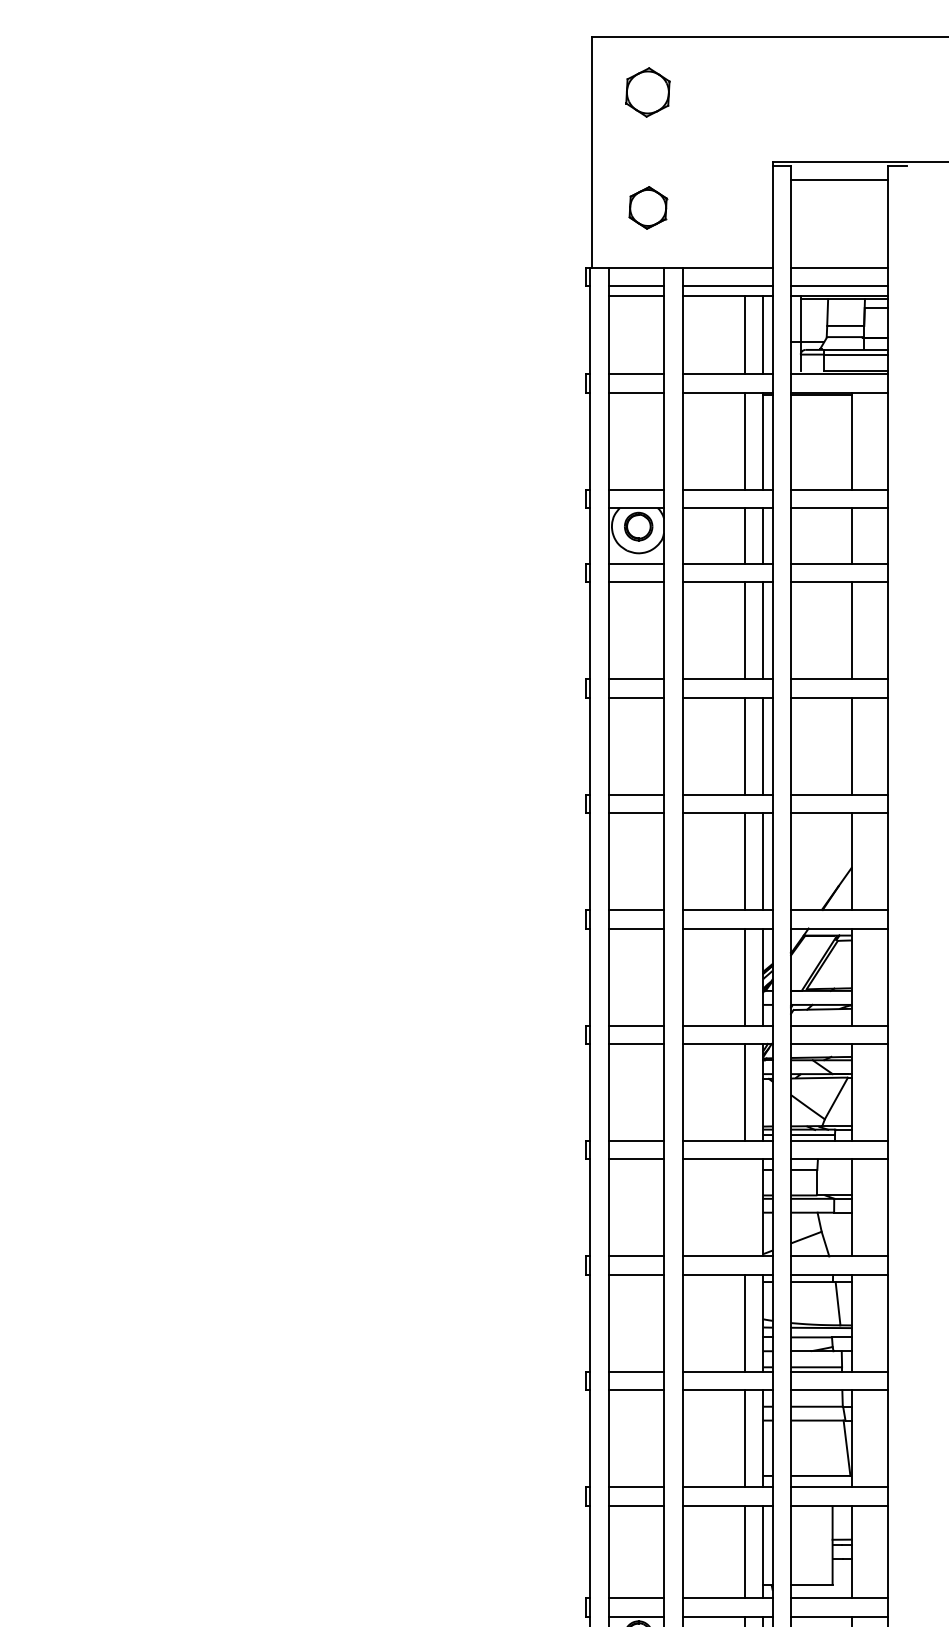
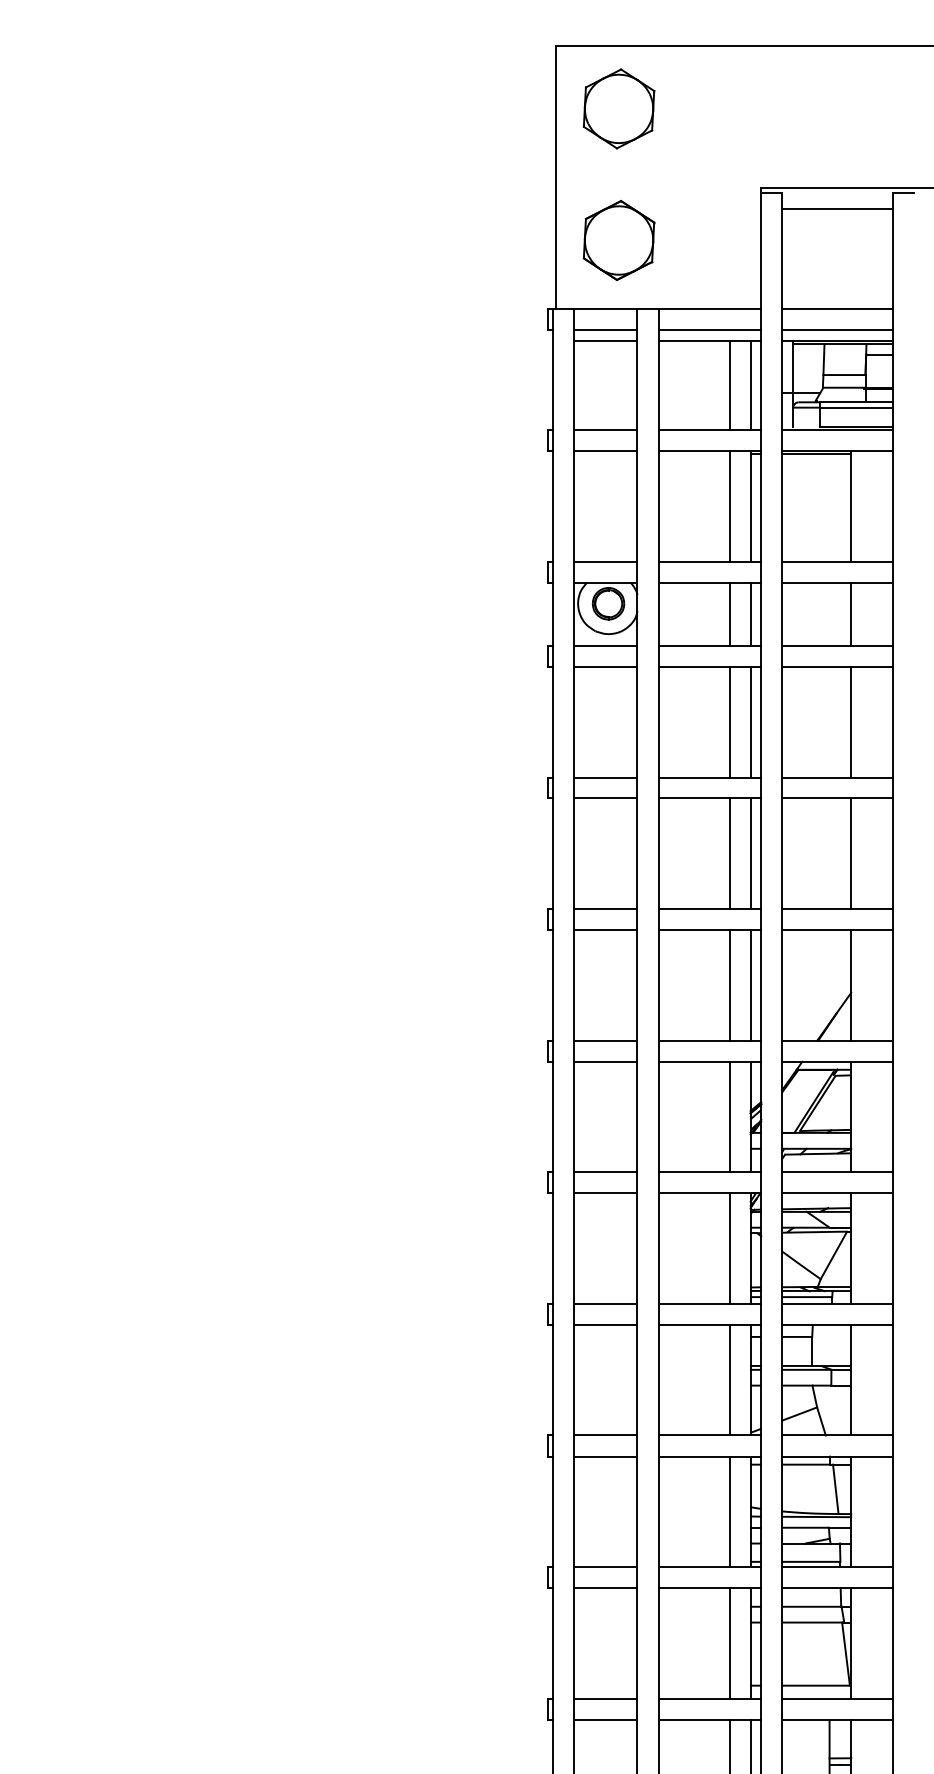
part: (647, 92) -> (618, 108), size x1.43
part: (648, 207) -> (619, 240), size x1.67
line: (744, 1207) -> (729, 1379), added

